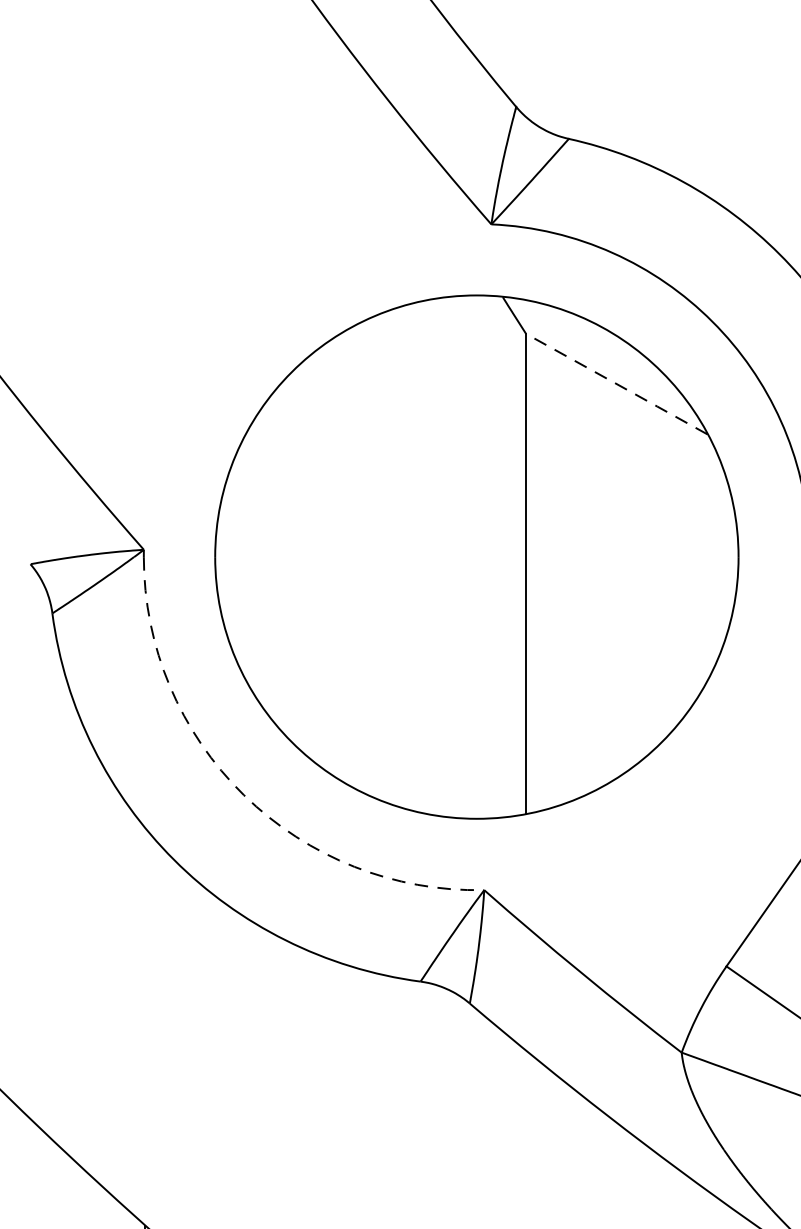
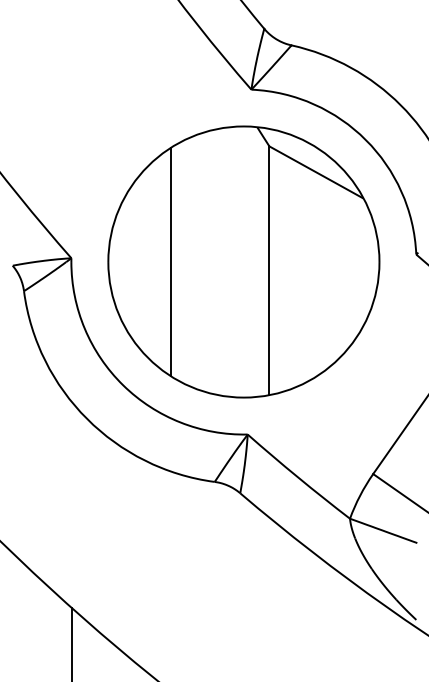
line: (618, 386) -> (317, 173), dashed -> solid
line: (335, 556) -> (170, 261), added
arc: (244, 795) -> (123, 385), dashed -> solid

